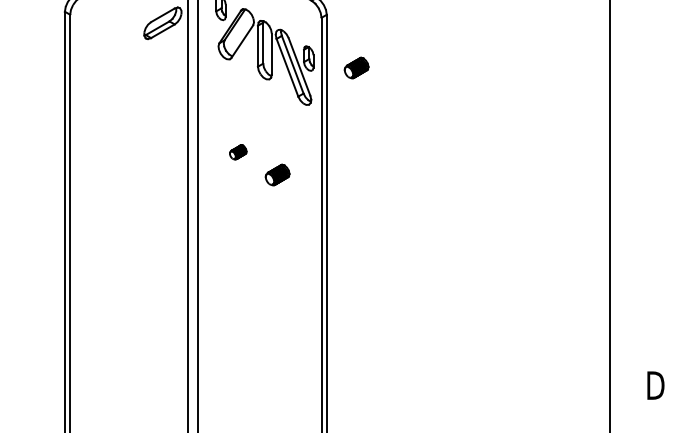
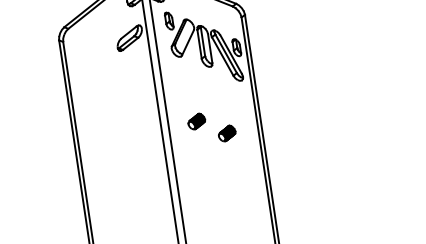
part: (356, 67) -> (271, 49), removed
part: (238, 152) -> (197, 121), size x1.43

